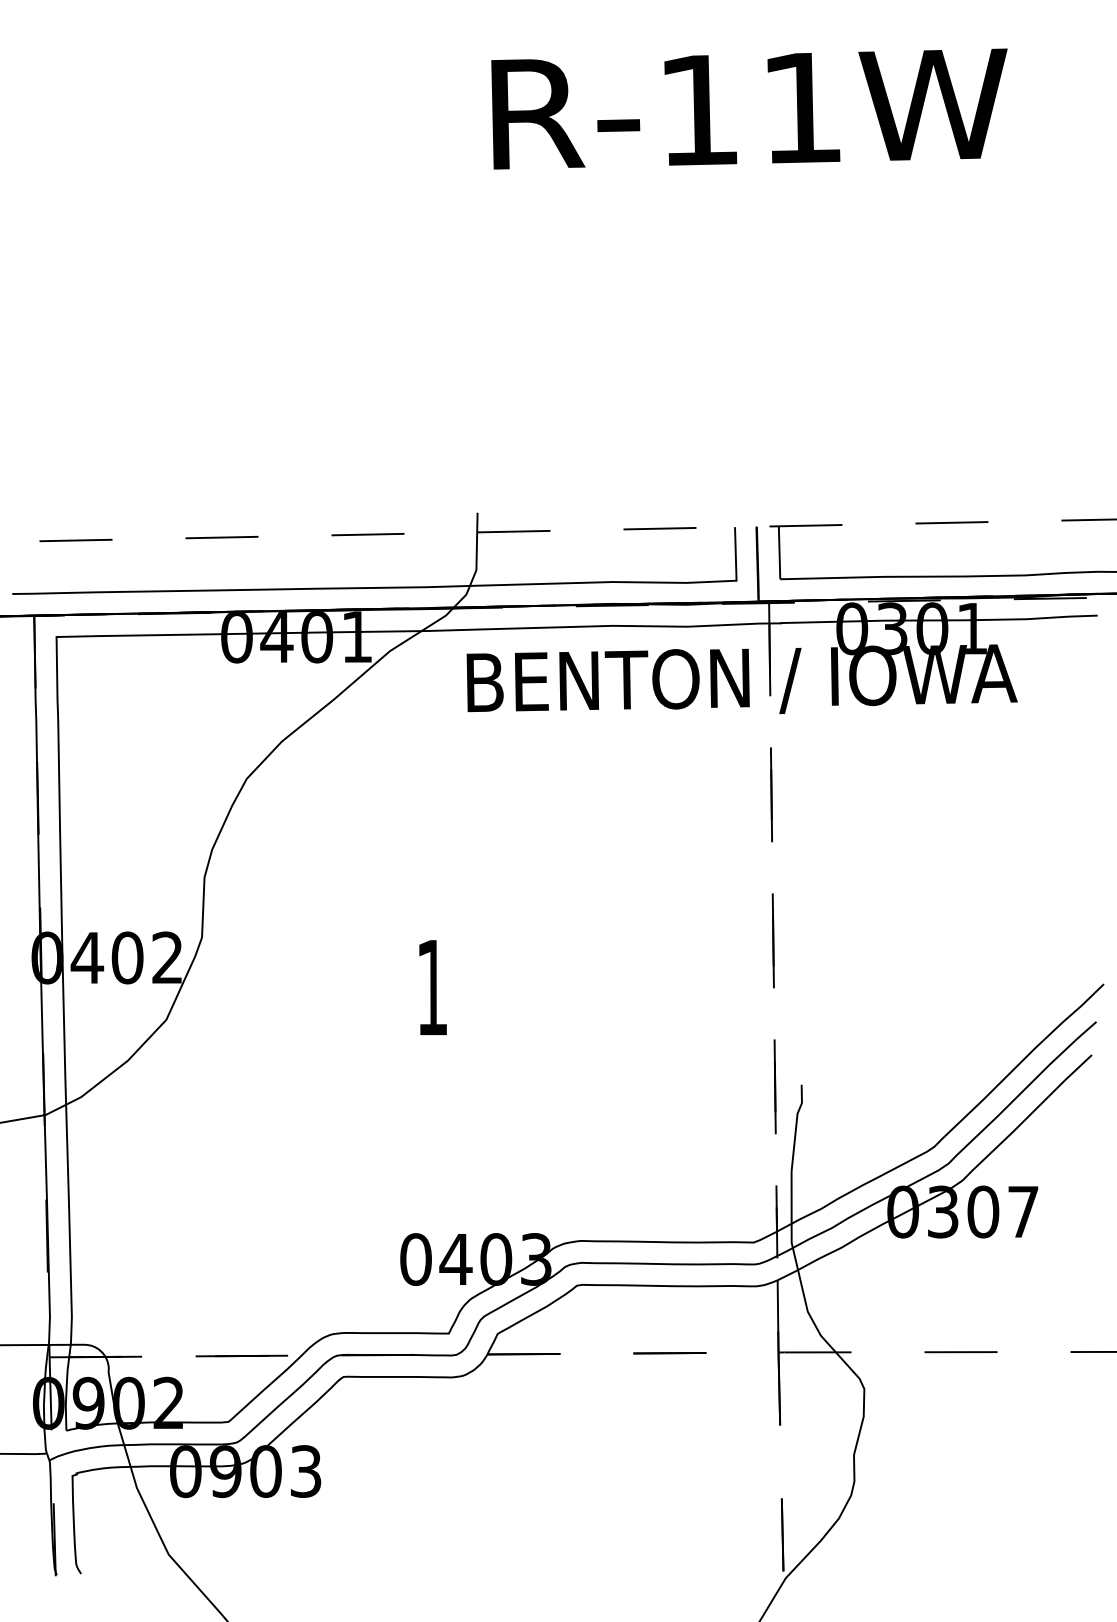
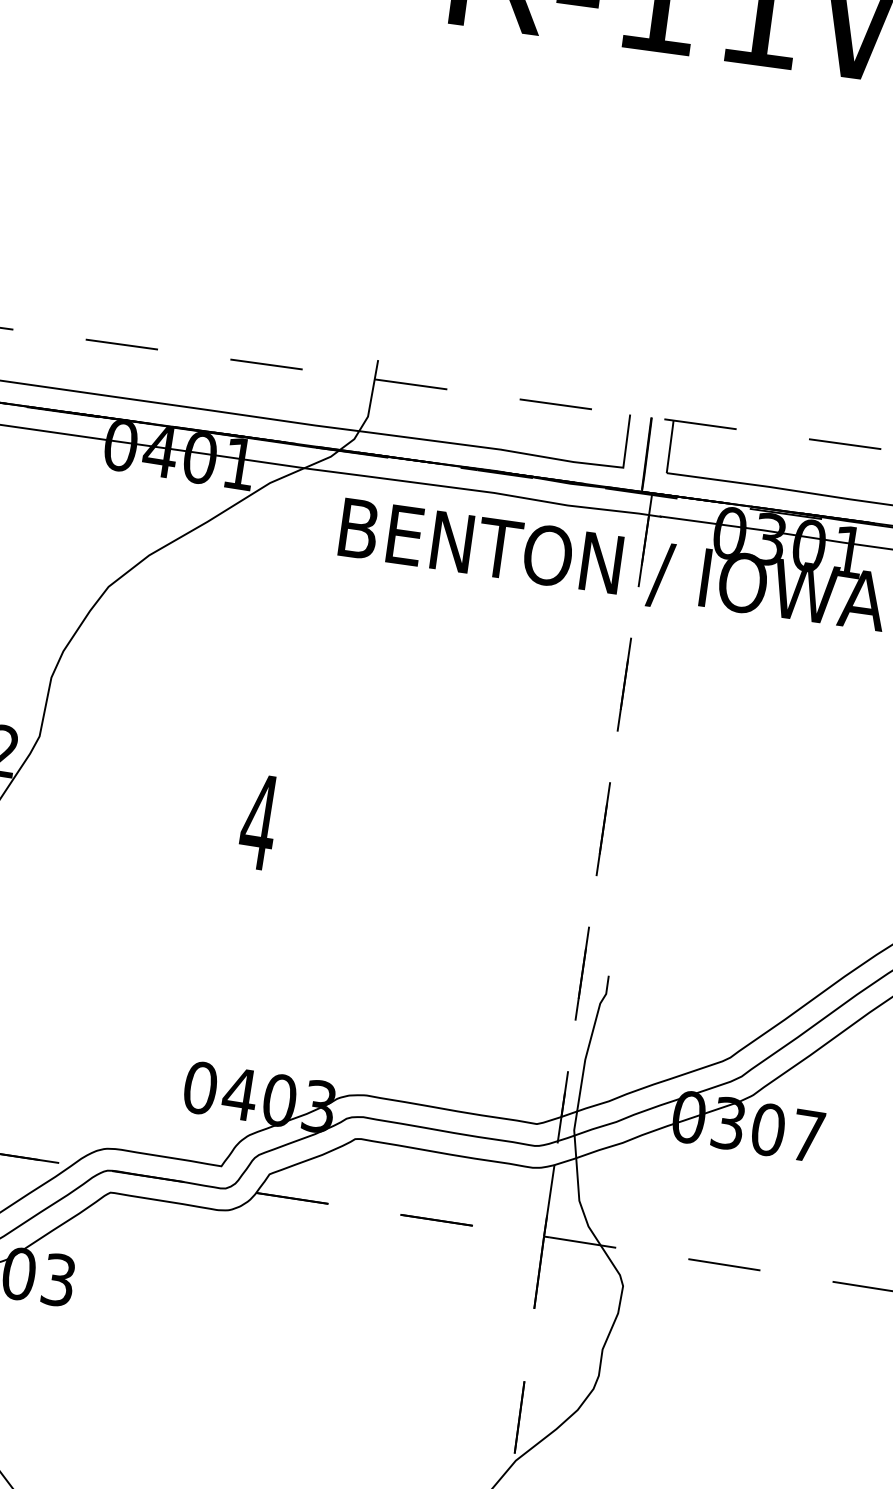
text: (432, 987) -> (259, 821), 1 -> 4

